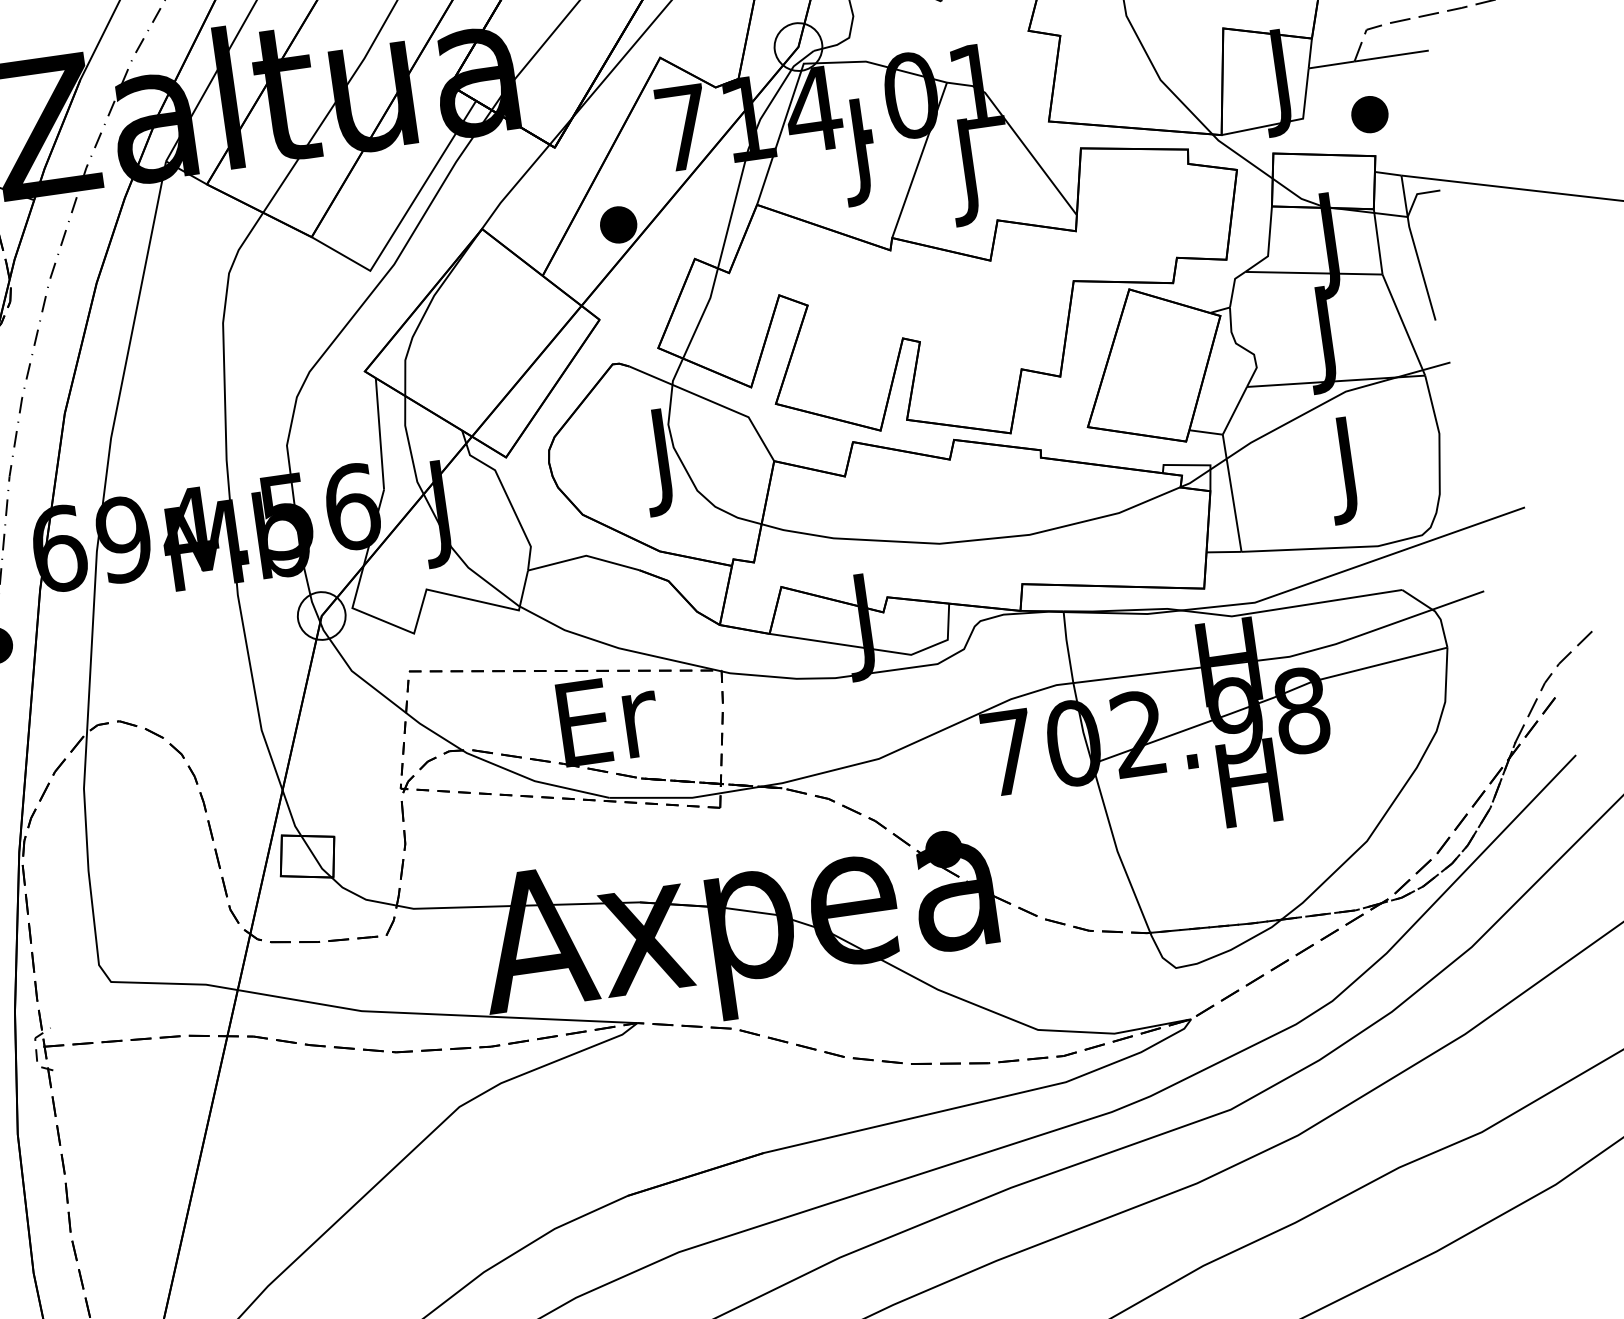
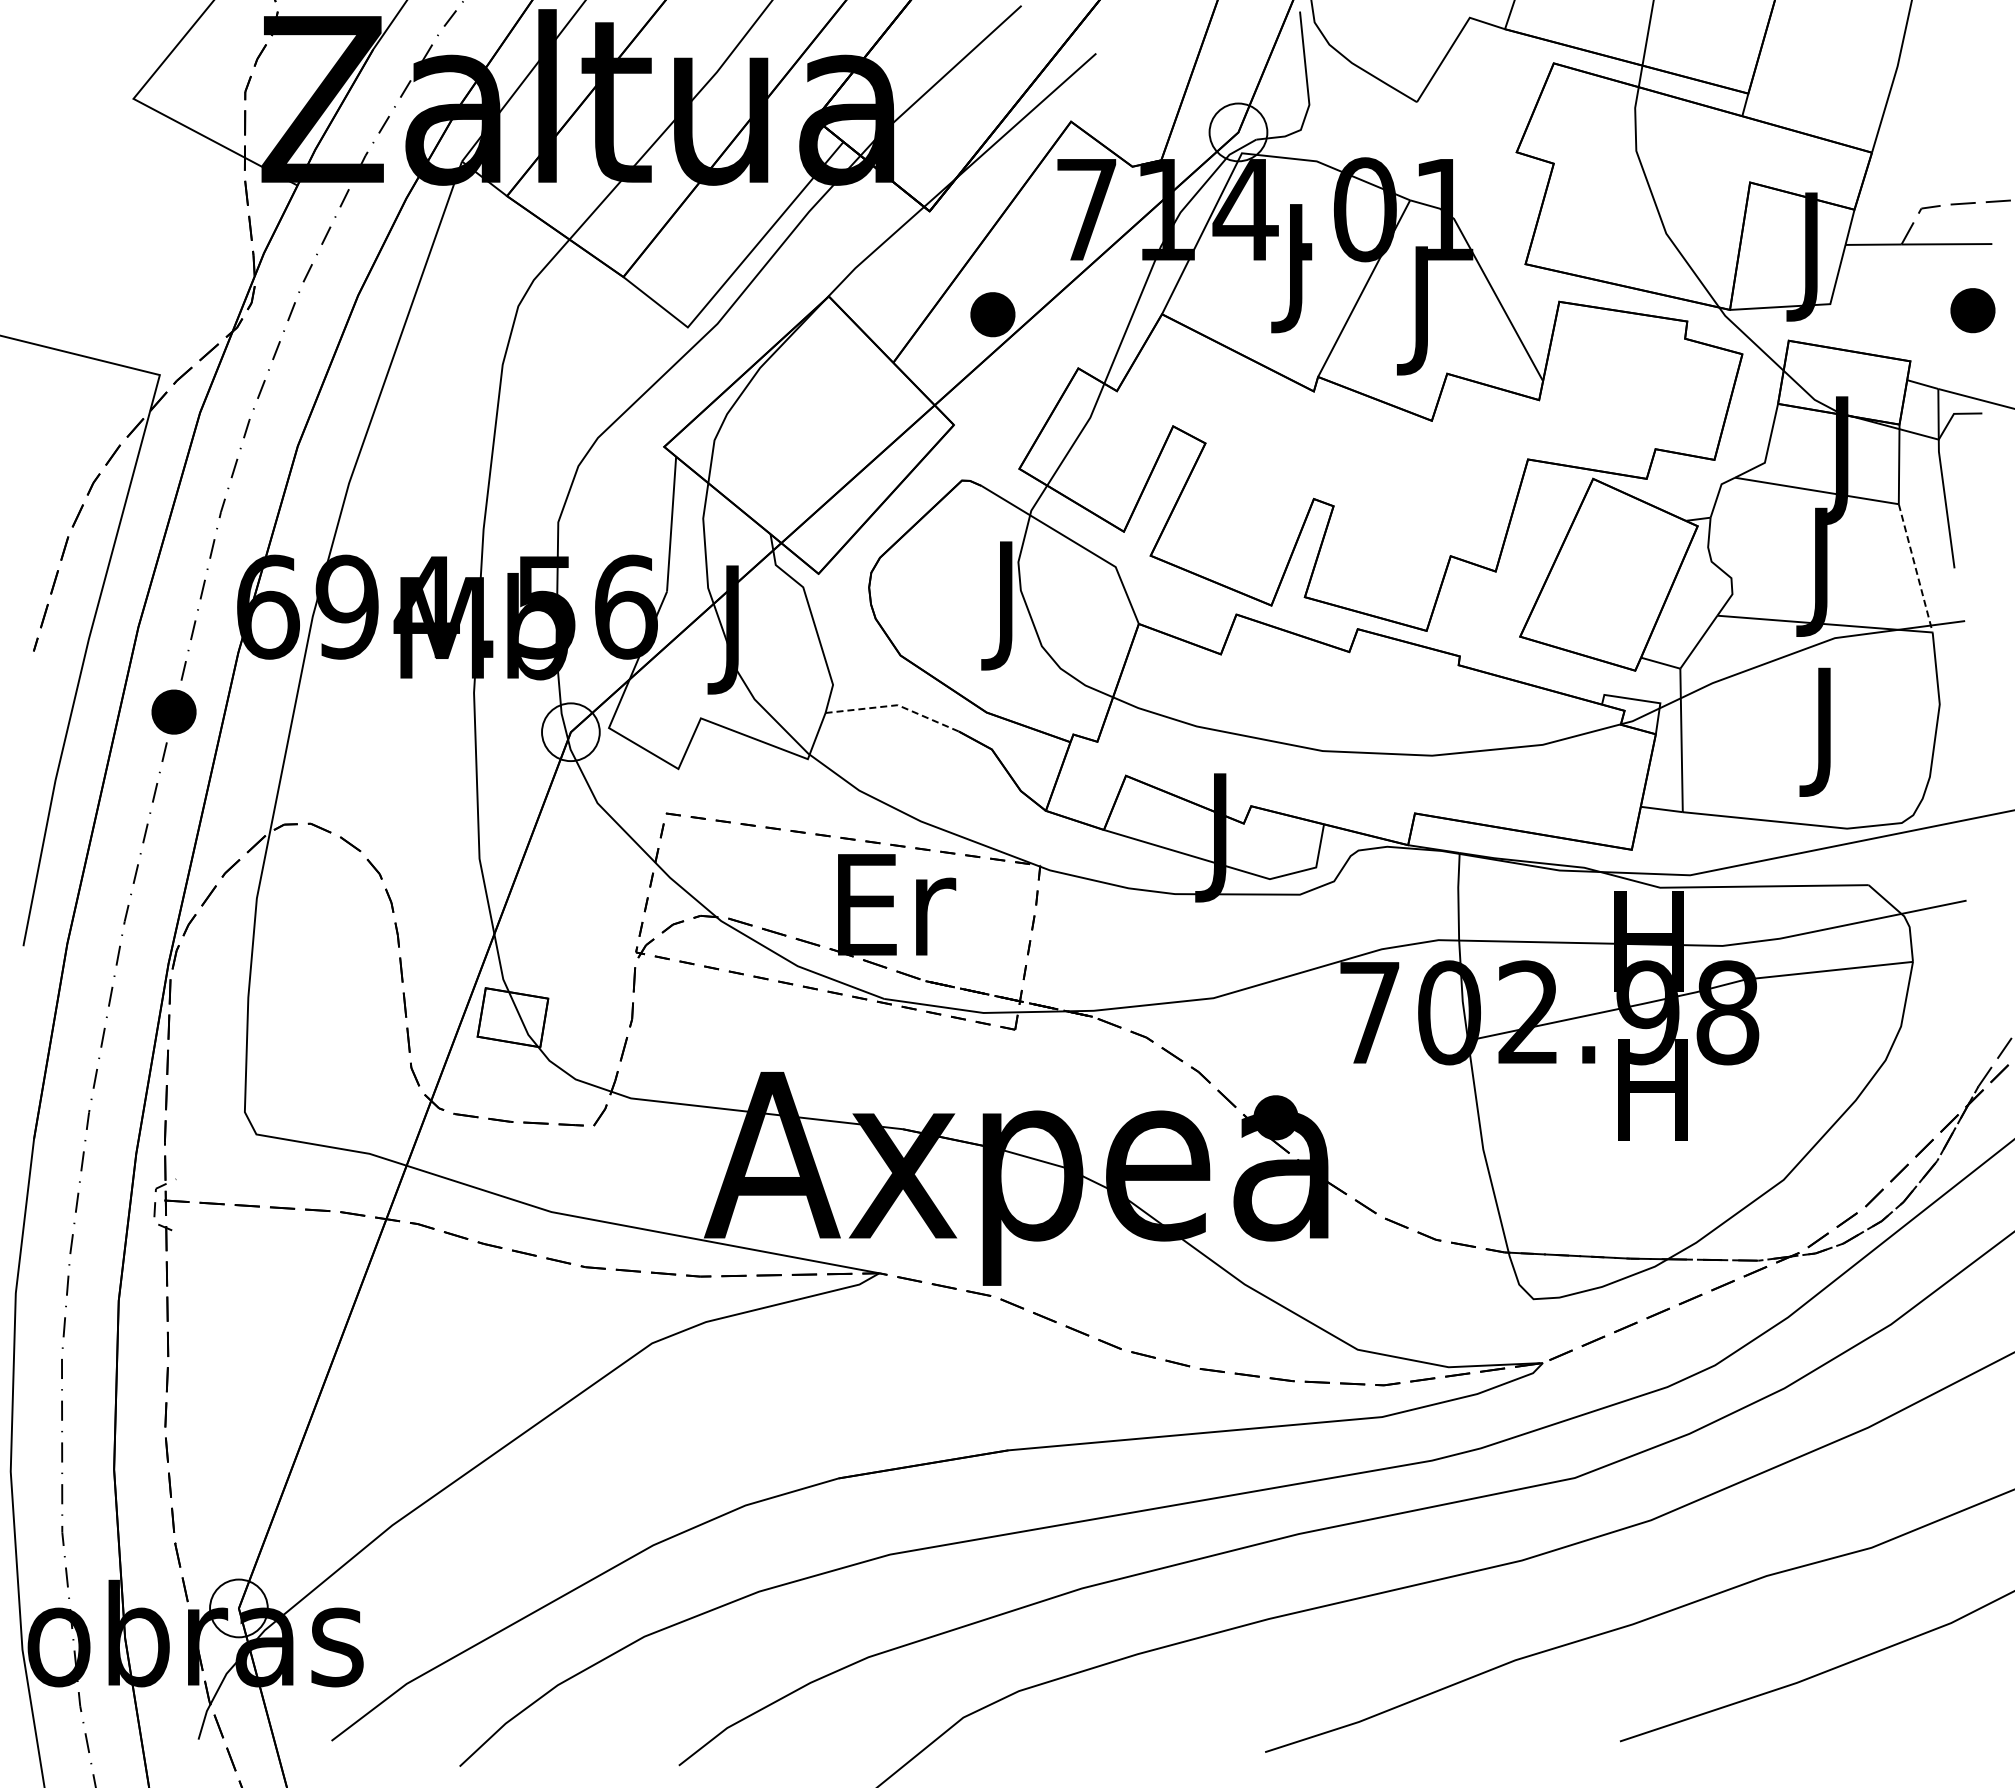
part: (1369, 114) -> (1972, 310), moved
line: (1403, 325) -> (1915, 568), solid -> dashed
line: (584, 556) -> (895, 705), solid -> dashed

